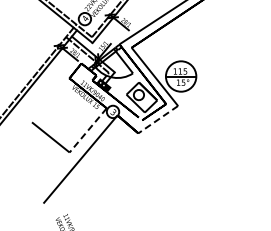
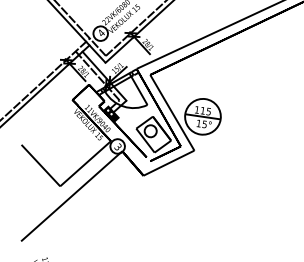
line: (157, 119) -> (168, 162), dashed -> solid
line: (88, 130) -> (85, 163), dashed -> solid

